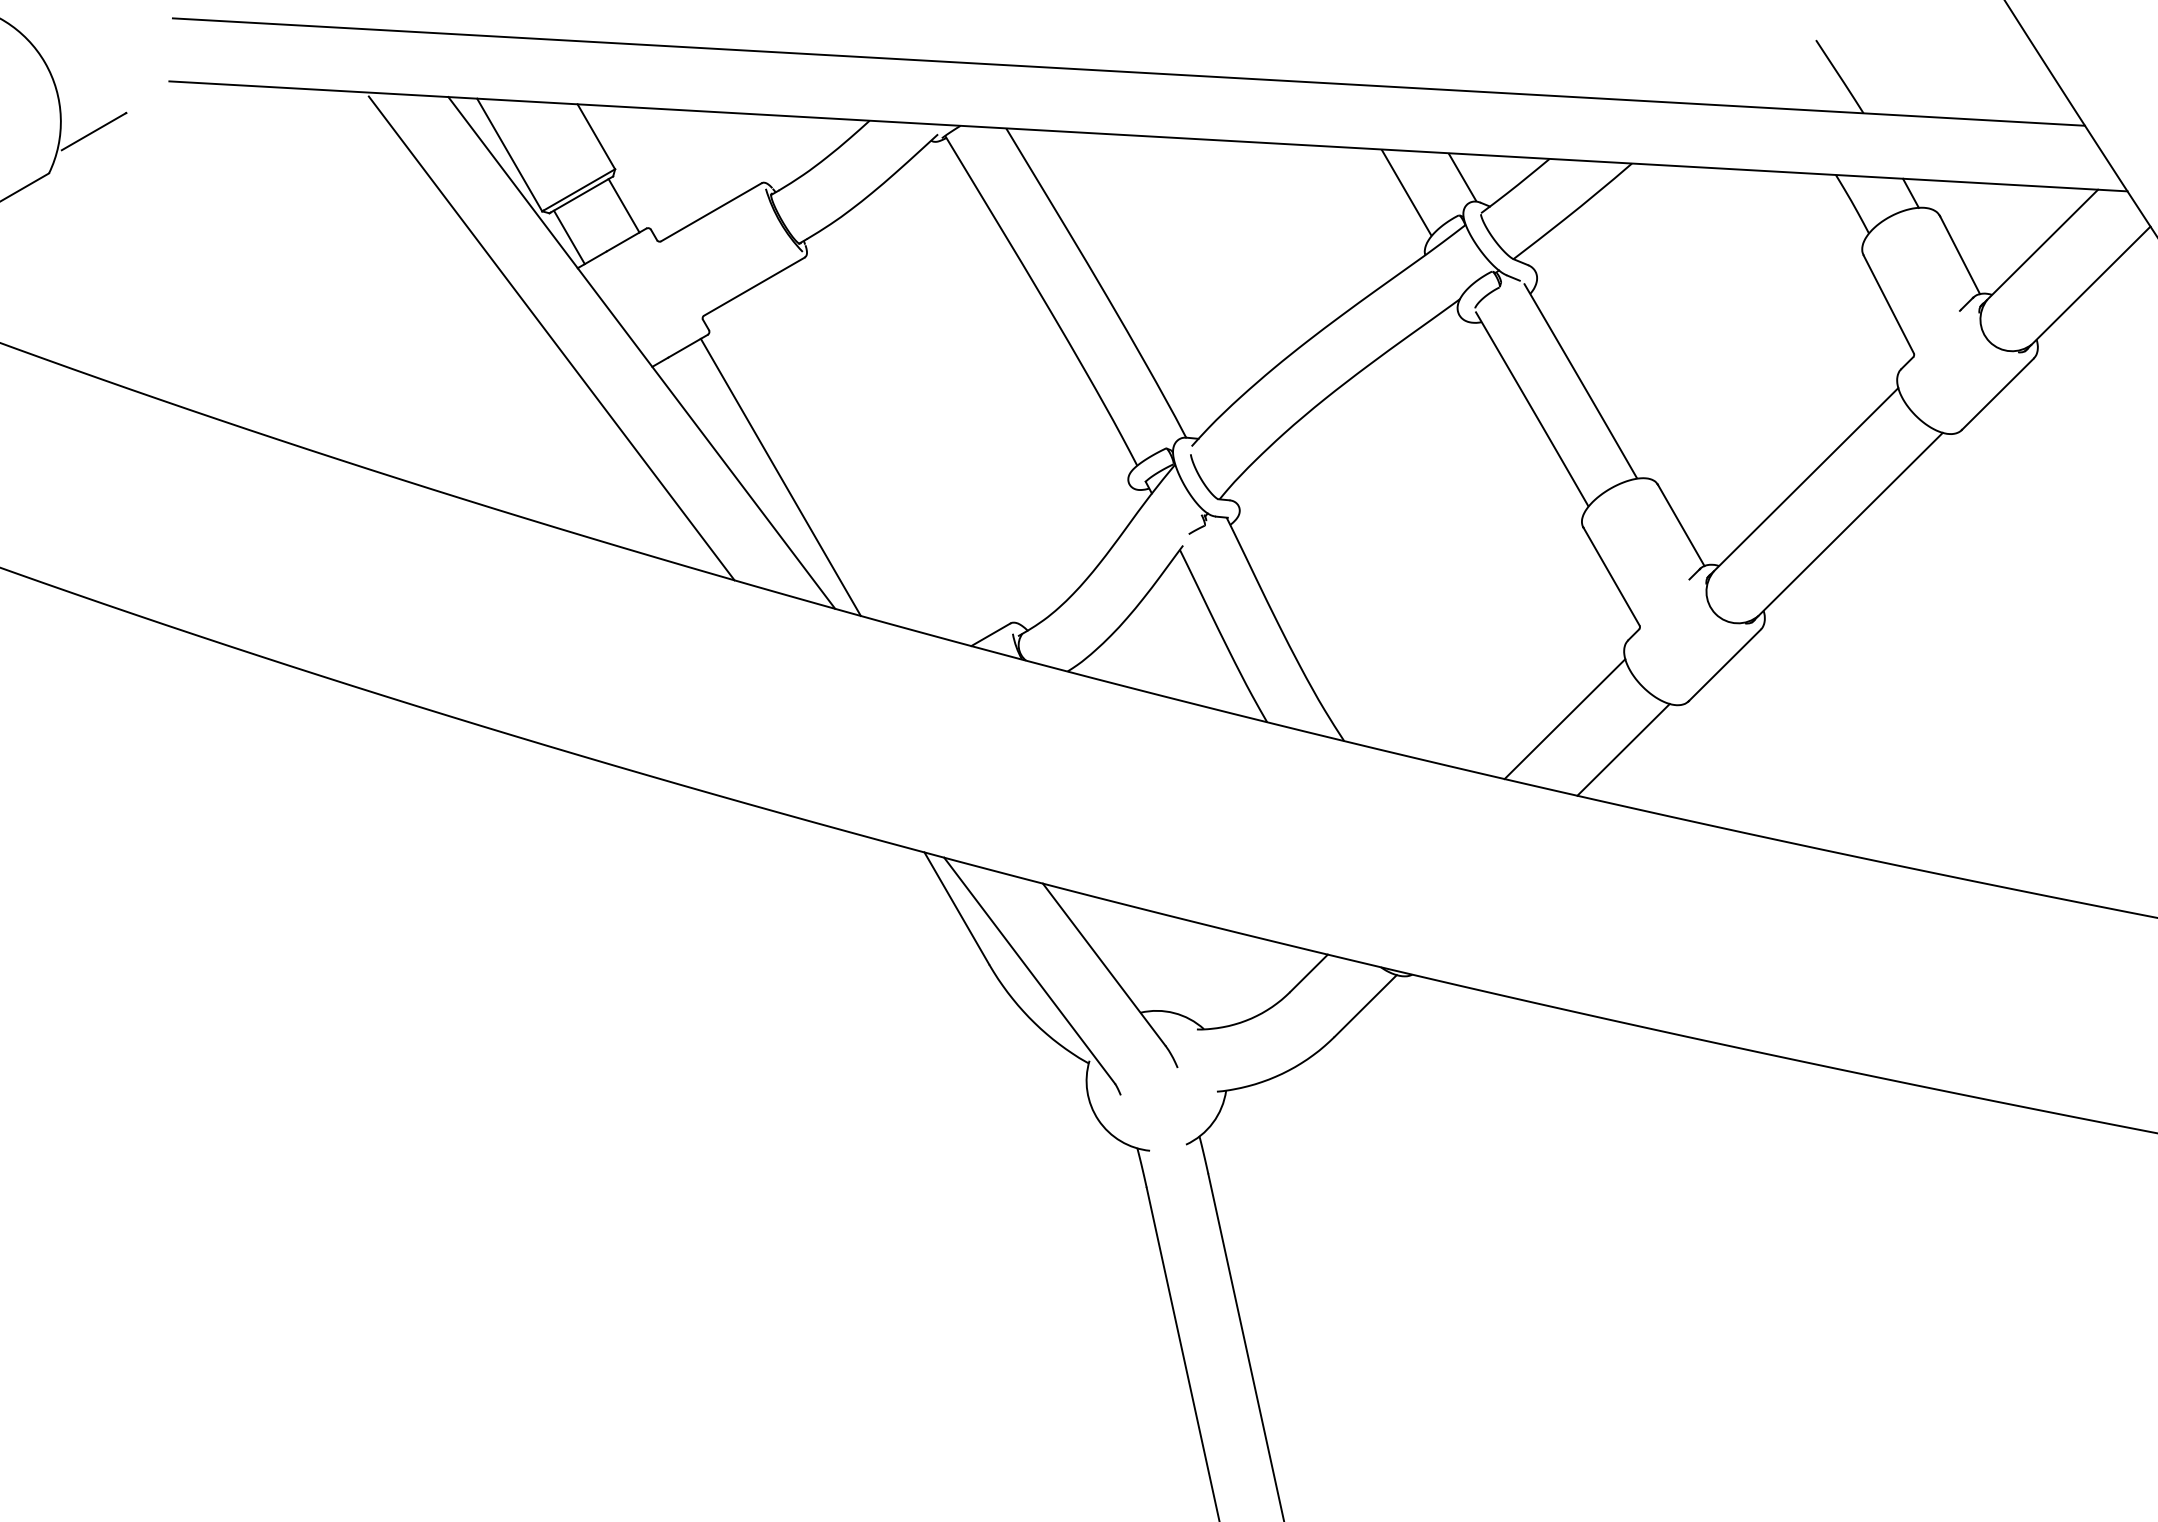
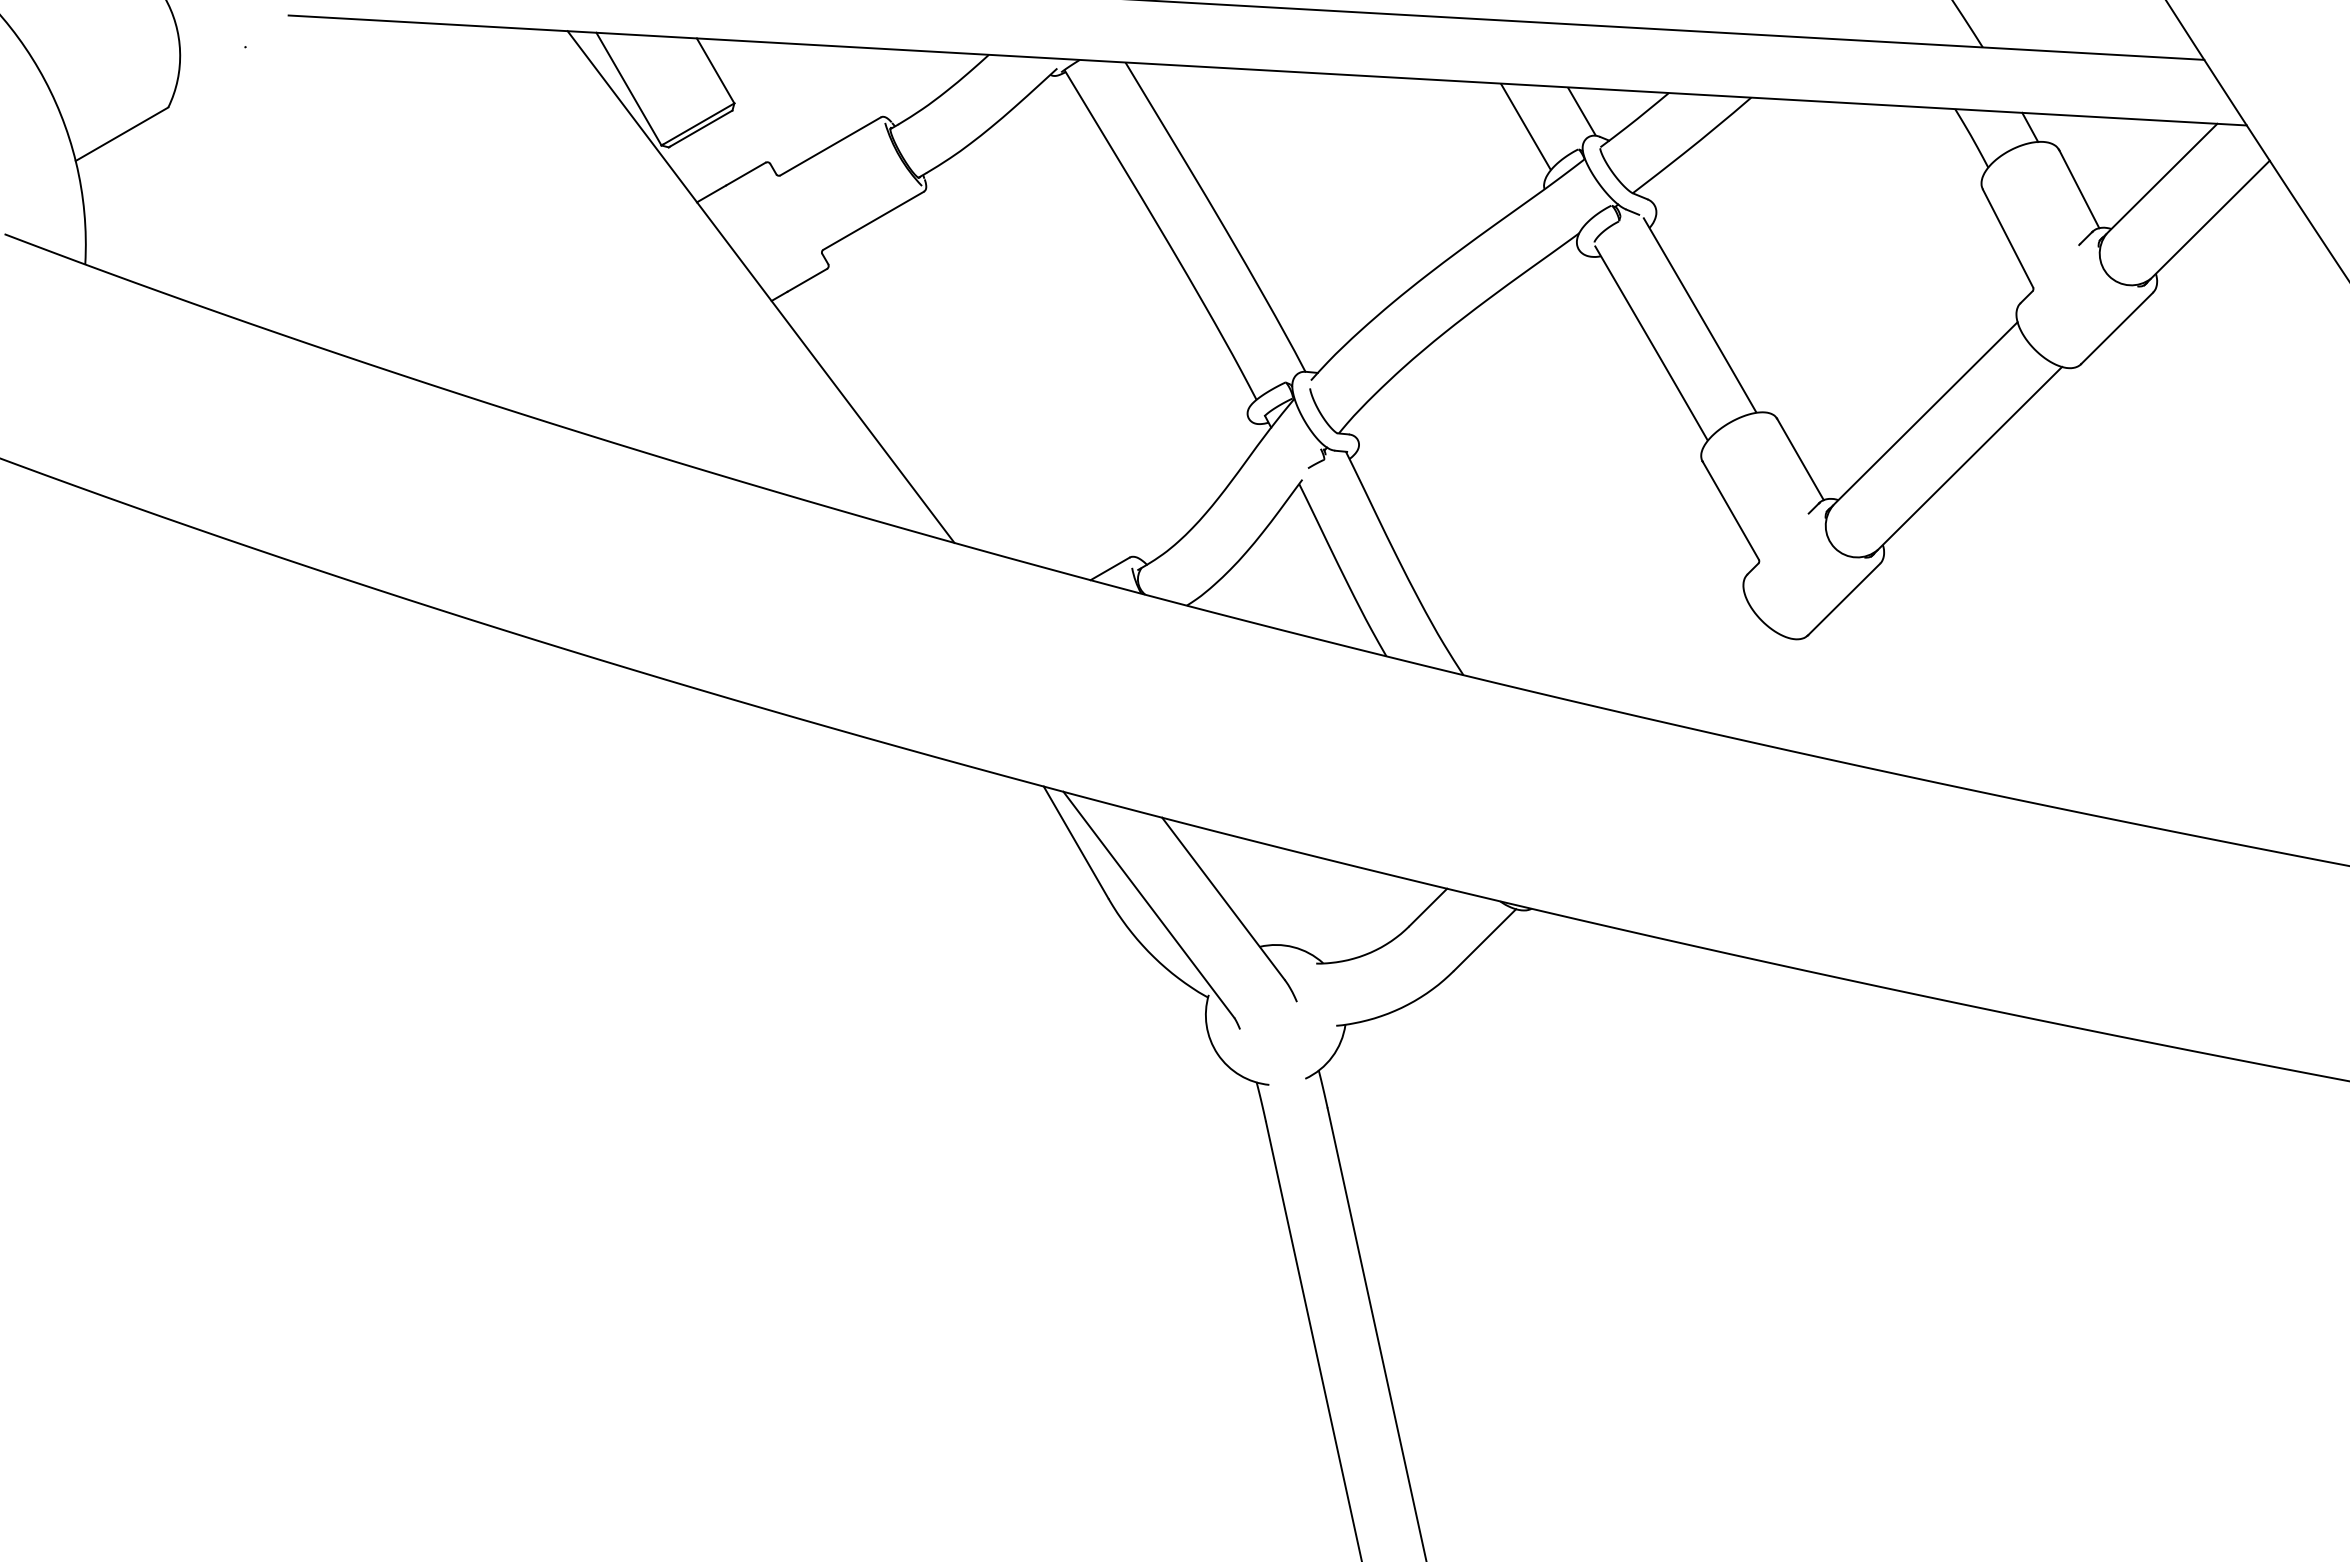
line: (94, 131) -> (213, 65), removed
line: (623, 205) -> (742, 139), removed
line: (569, 237) -> (688, 171), removed
line: (551, 338) -> (670, 272), removed
line: (781, 477) -> (900, 411), removed
line: (1564, 719) -> (1683, 653), removed
line: (1623, 749) -> (1742, 683), removed

